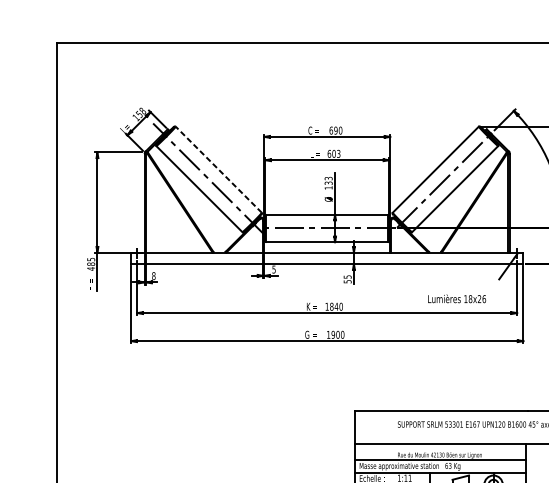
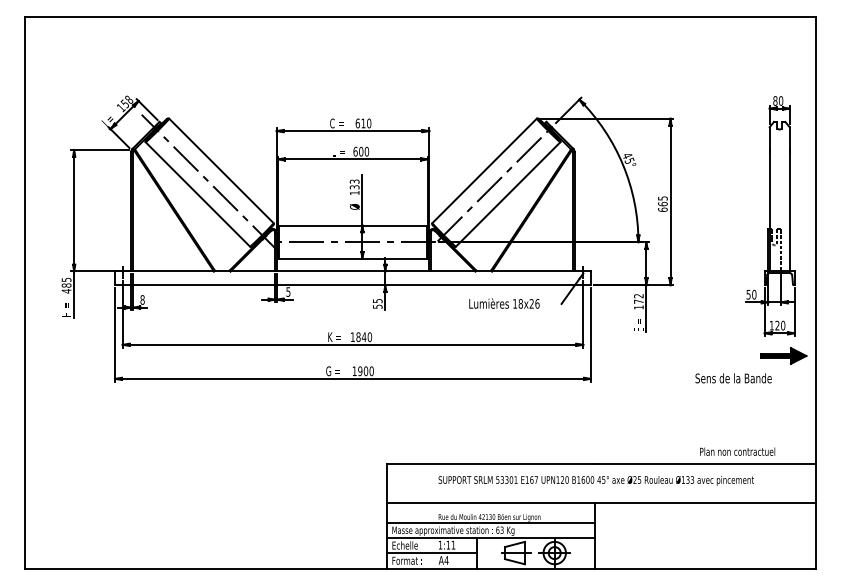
text: (335, 130) -> (363, 123), 690 -> 610
text: (338, 153) -> (366, 151), 603 -> 600
line: (218, 169) -> (221, 170), dashed -> solid
text: (457, 298) -> (504, 303), moved

